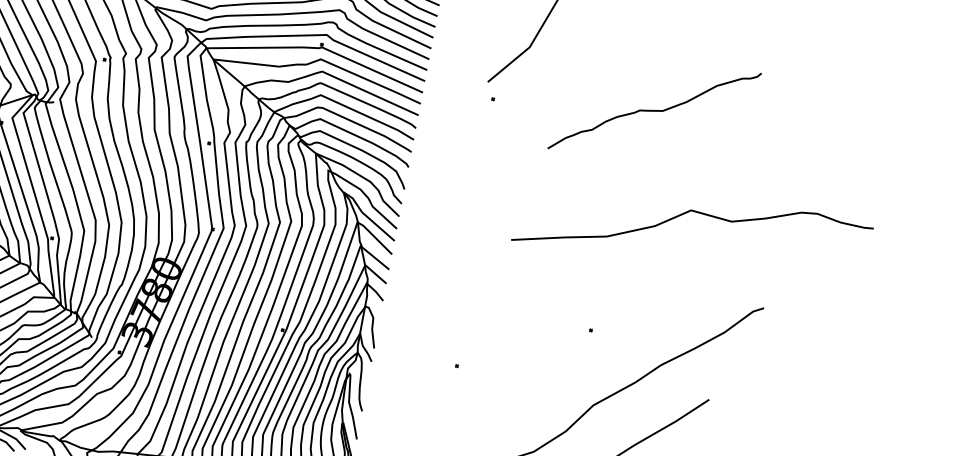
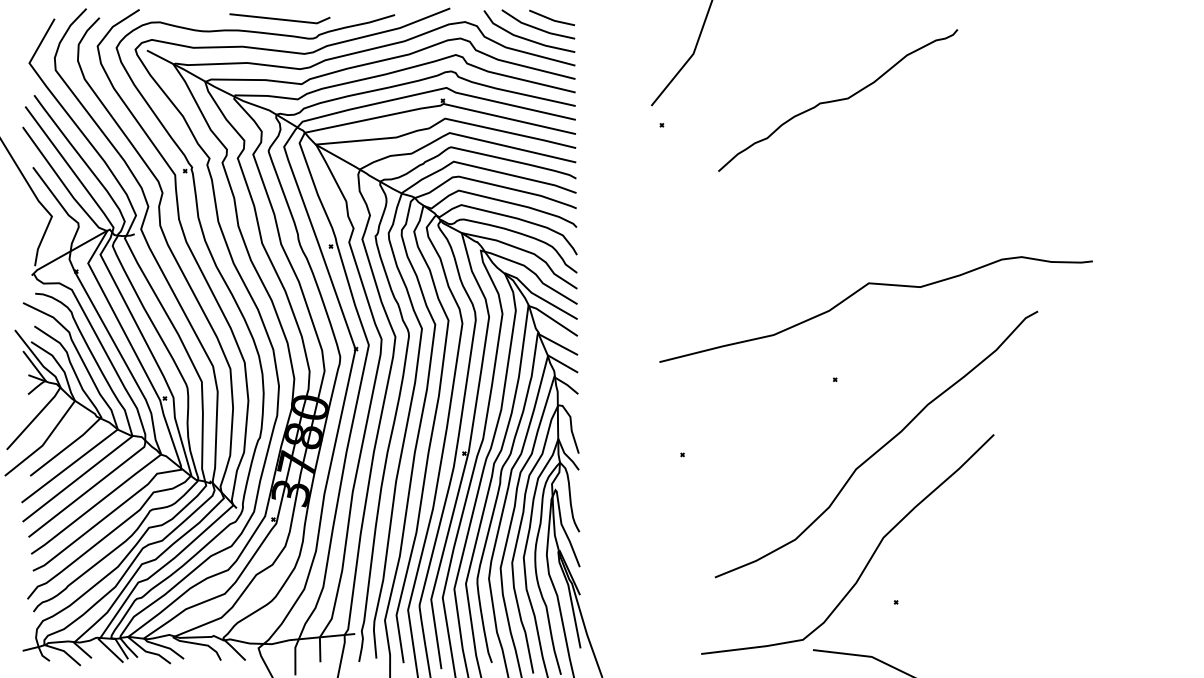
curve: (655, 111) -> (838, 100), moved
curve: (686, 213) -> (863, 288), moved

